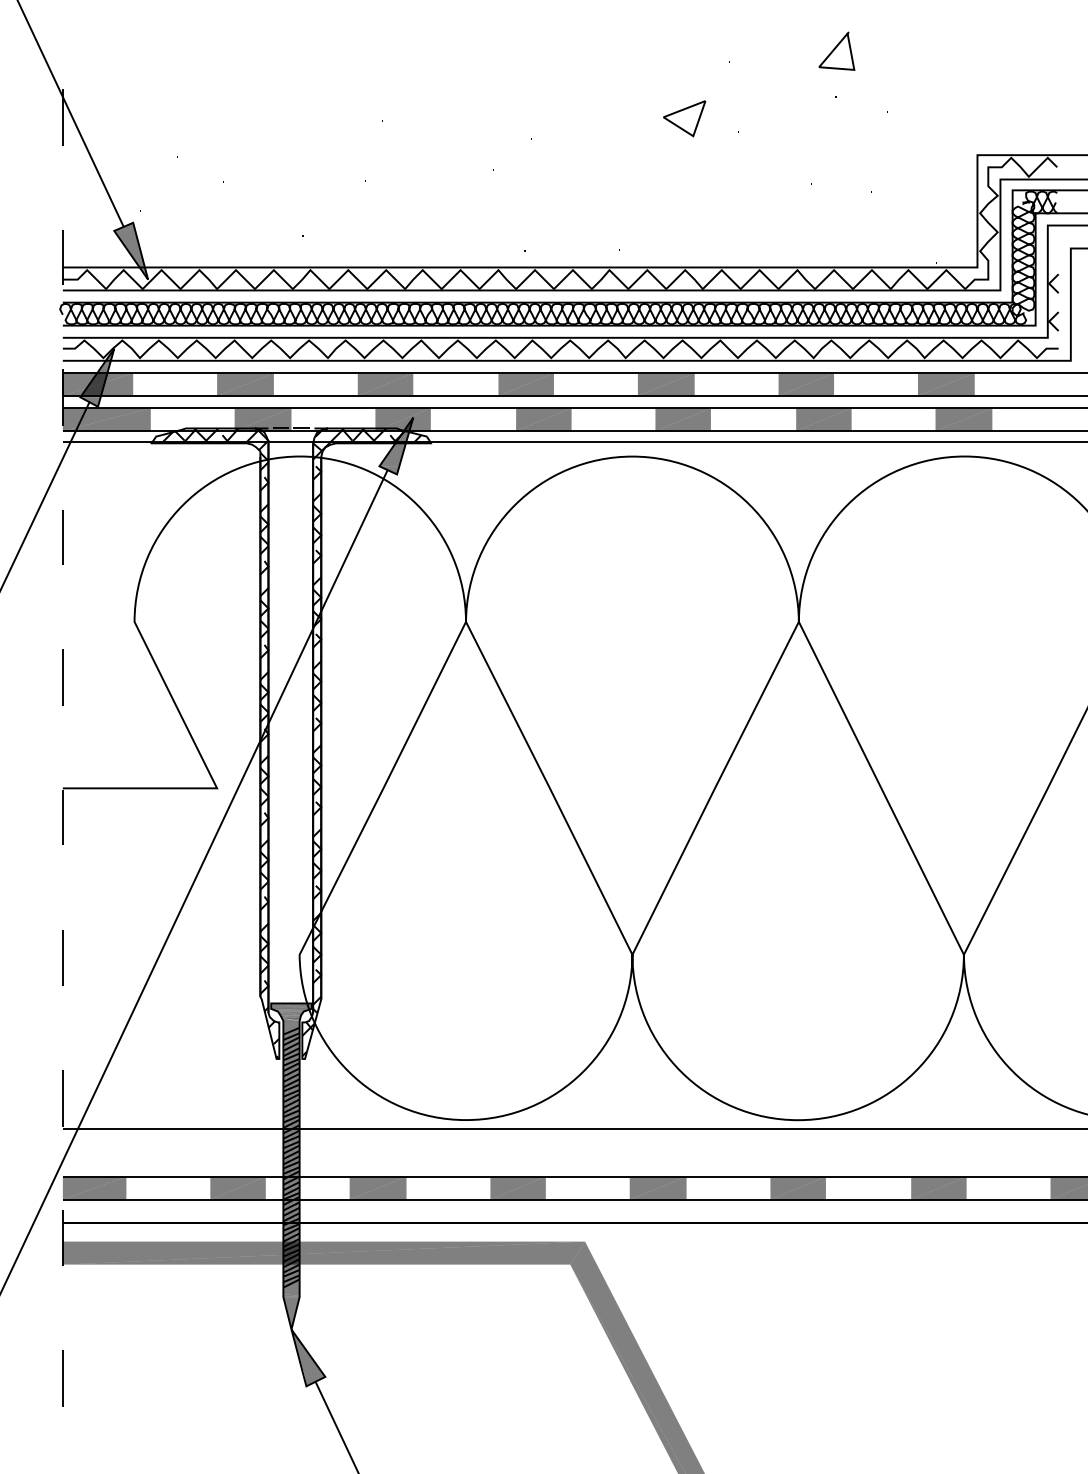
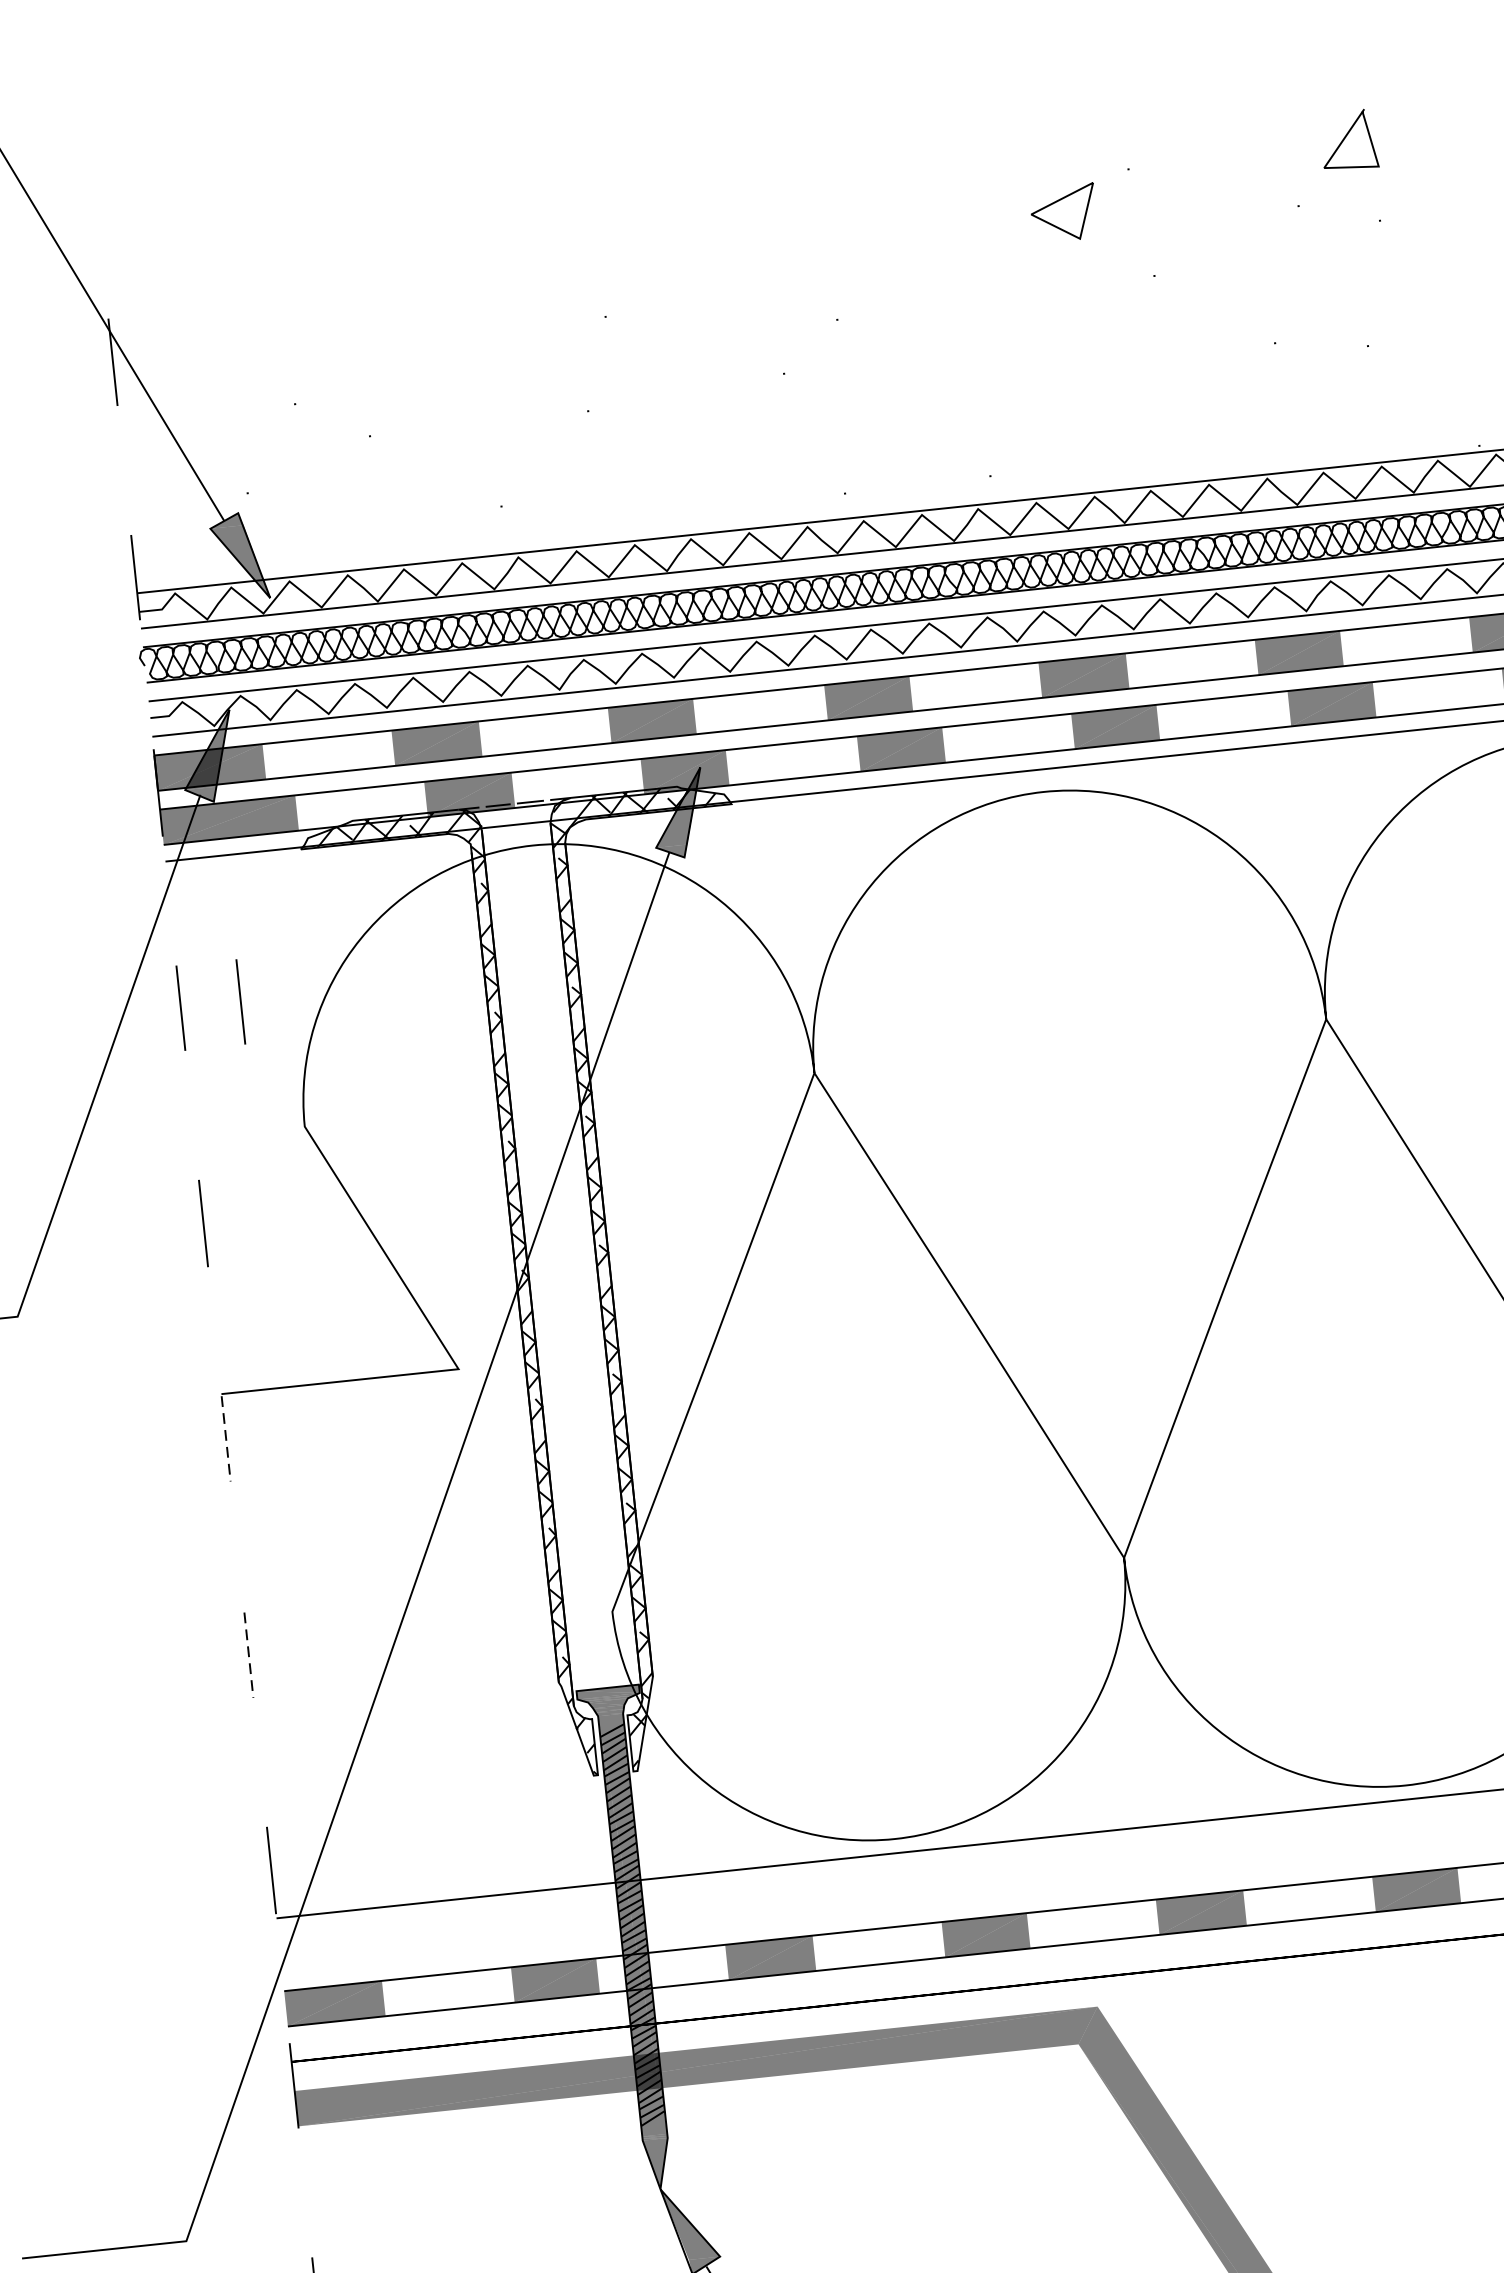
line: (835, 49) -> (1346, 138), moved
part: (684, 118) -> (1063, 213), moved
line: (101, 537) -> (240, 1002), added
line: (62, 817) -> (225, 1438), solid -> dashed
line: (62, 958) -> (248, 1655), solid -> dashed

